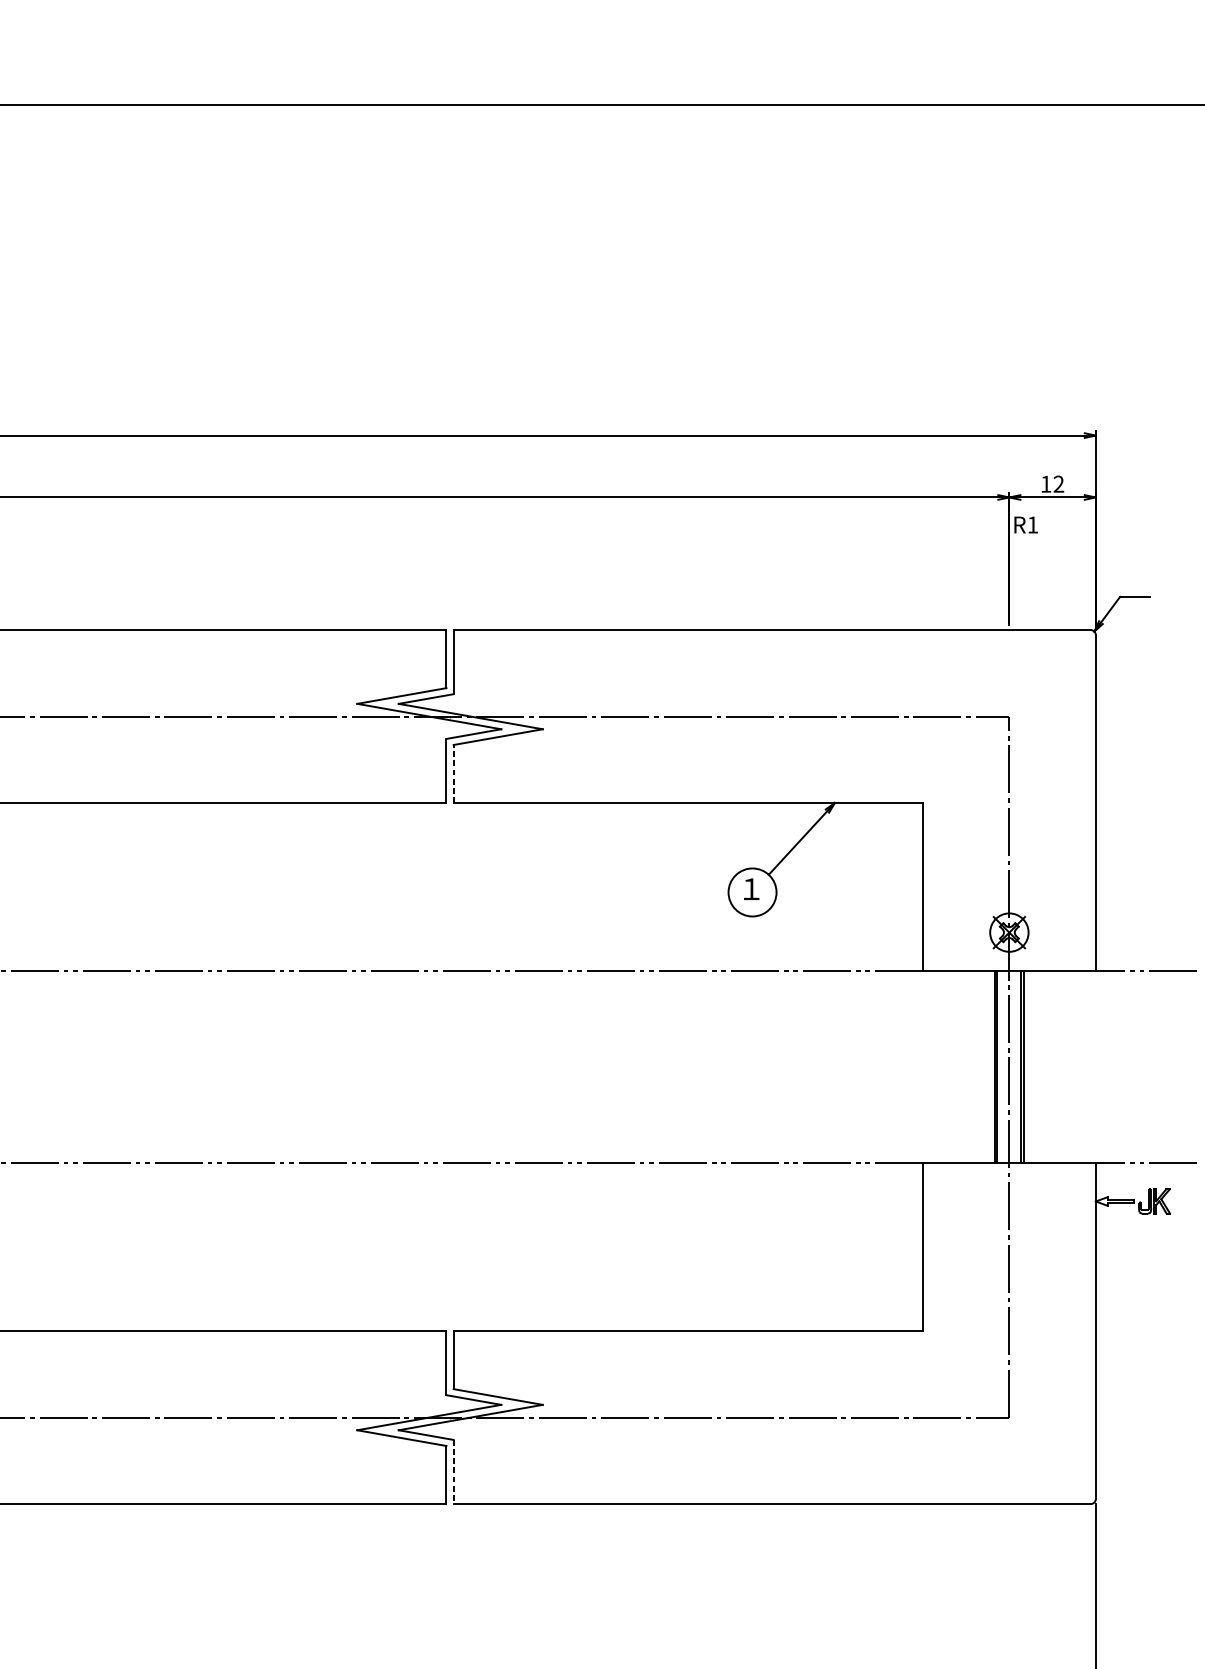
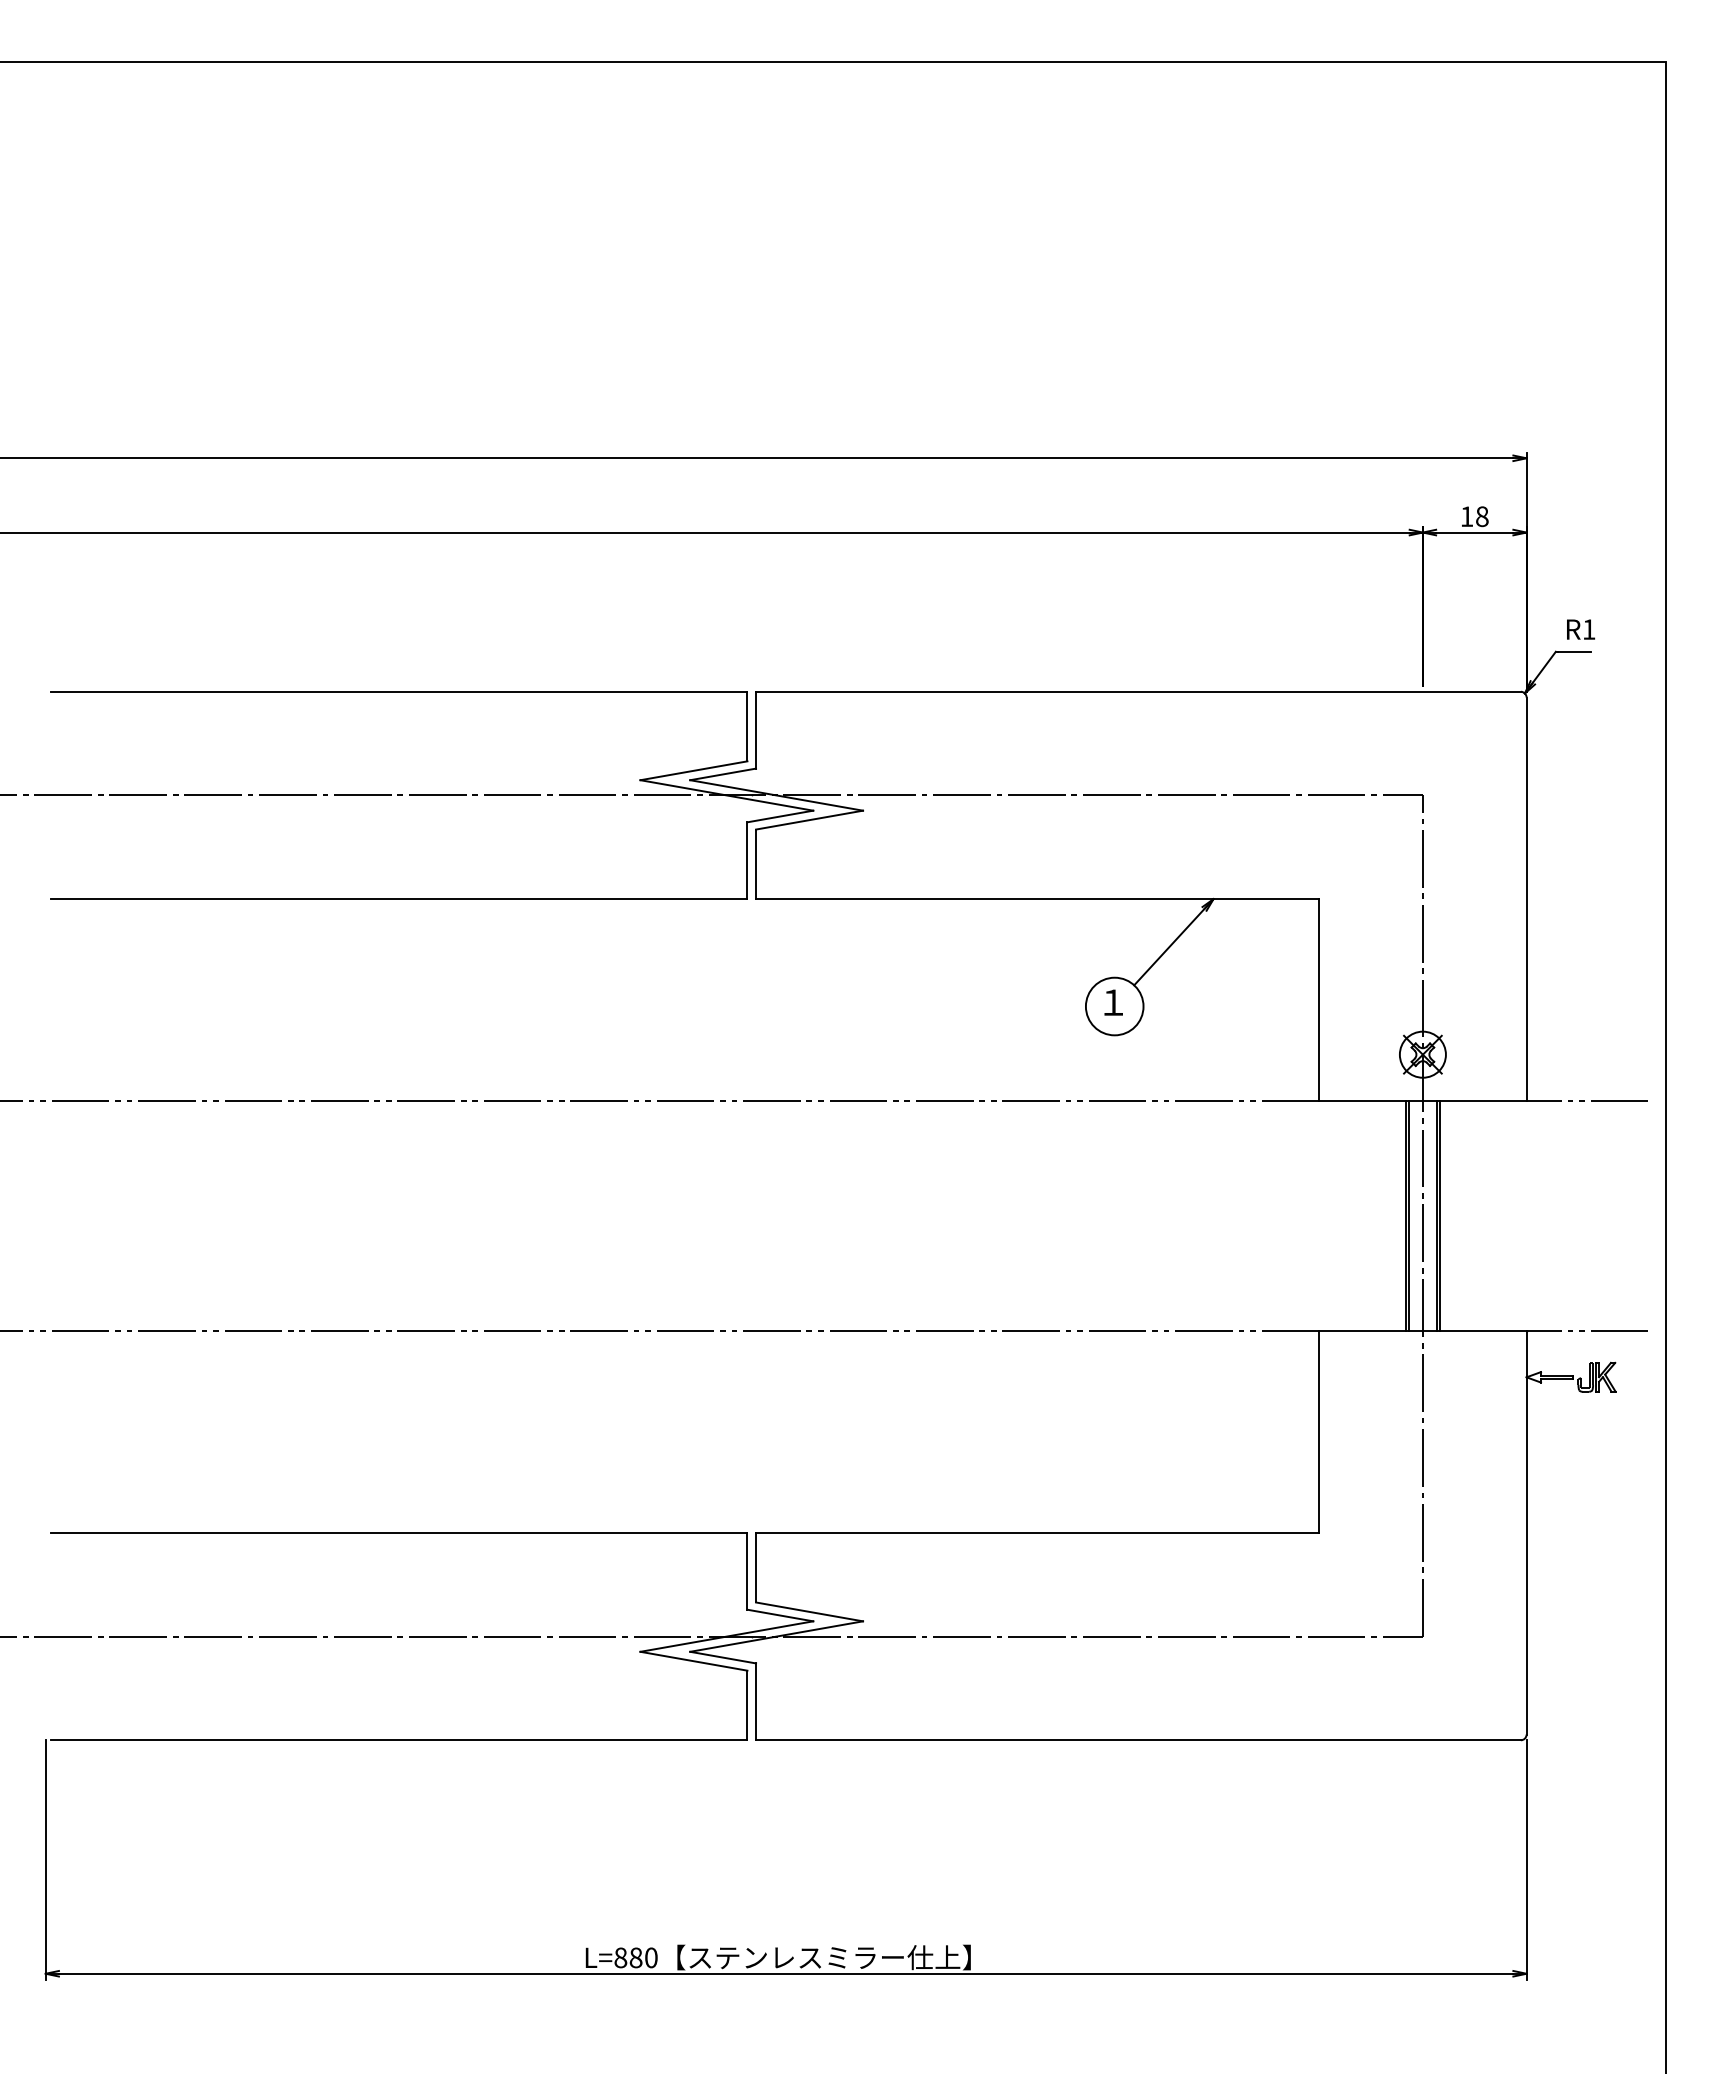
text: (1059, 484) -> (1482, 516), 12 -> 18
text: (1026, 524) -> (1581, 629), moved
line: (454, 774) -> (756, 864), dashed -> solid
line: (454, 1472) -> (756, 1702), dashed -> solid

